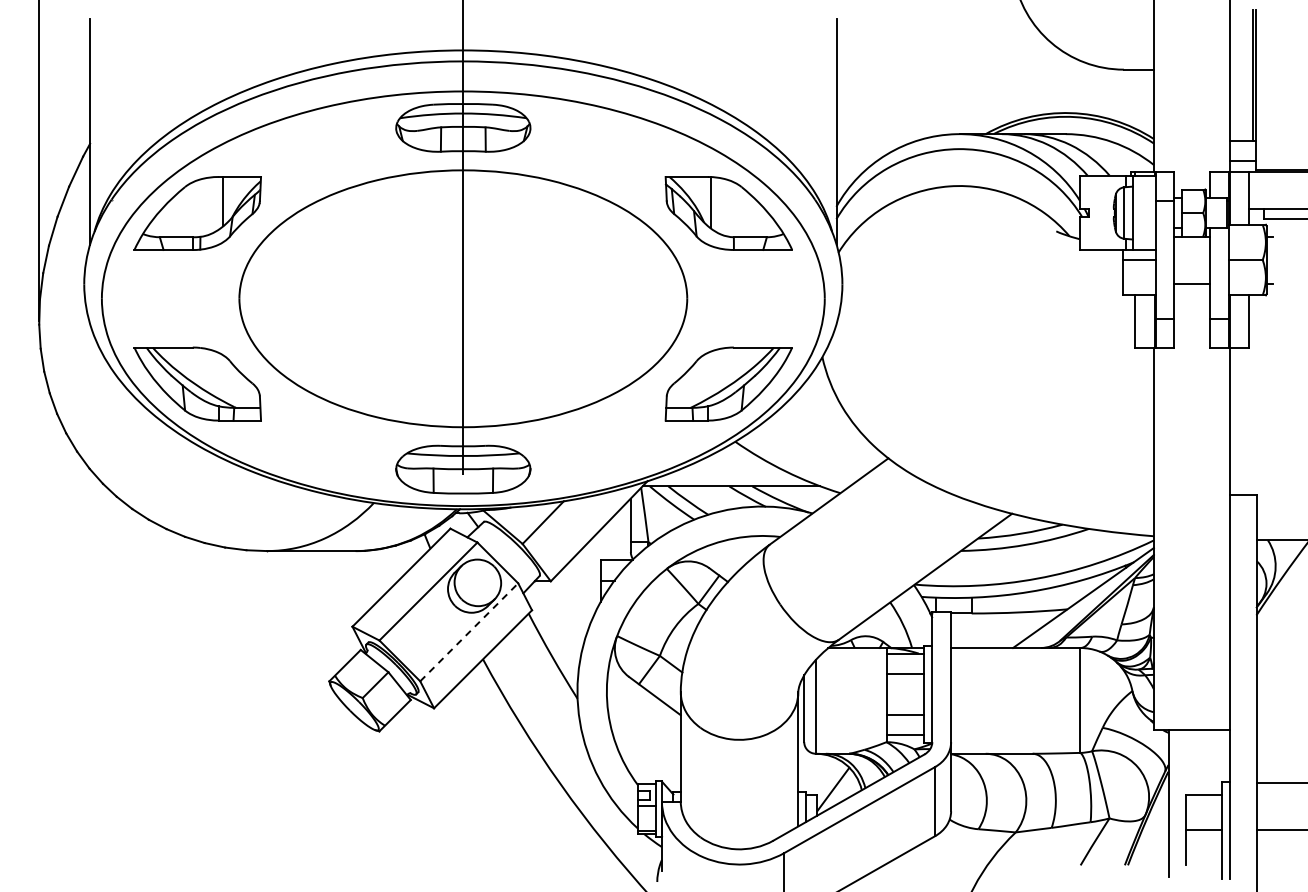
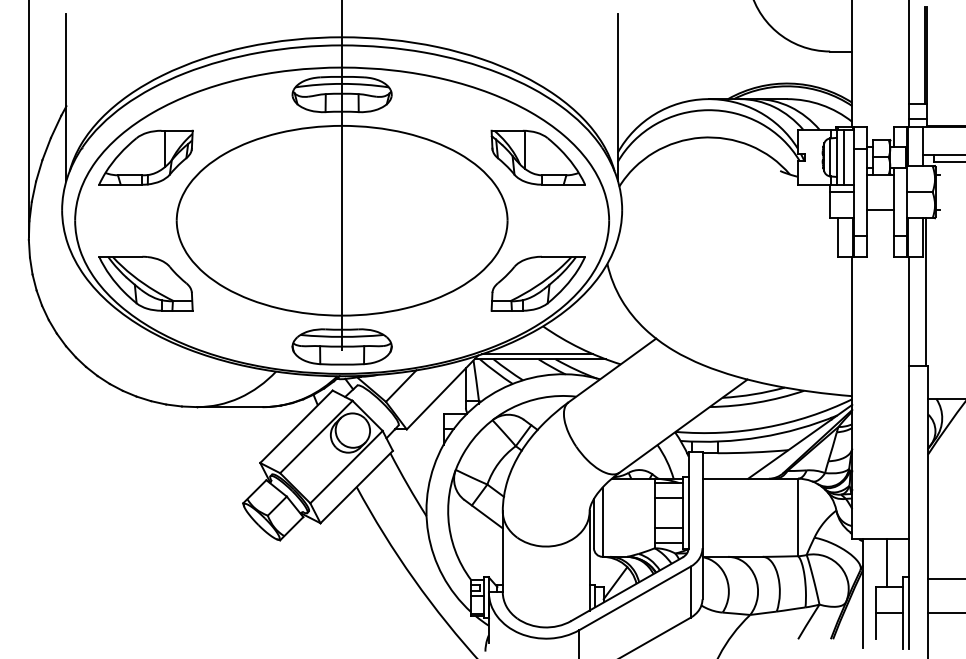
line: (1142, 212) -> (843, 157), added
line: (1253, 395) -> (925, 292), added
line: (727, 479) -> (537, 354), added
line: (469, 631) -> (346, 466), dashed -> solid
line: (1200, 762) -> (886, 563), added

